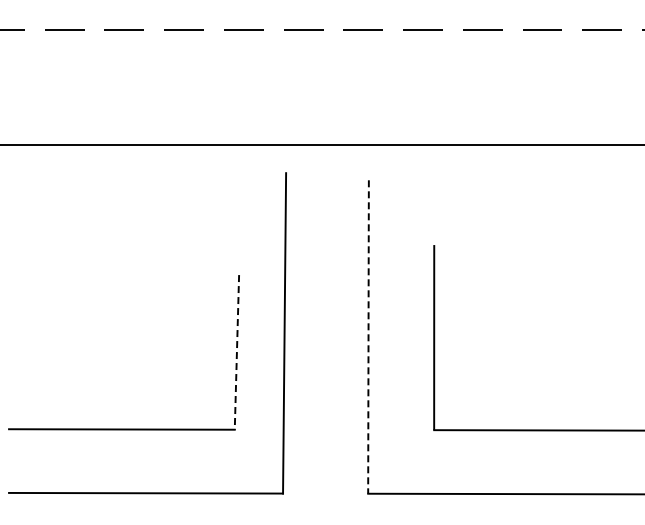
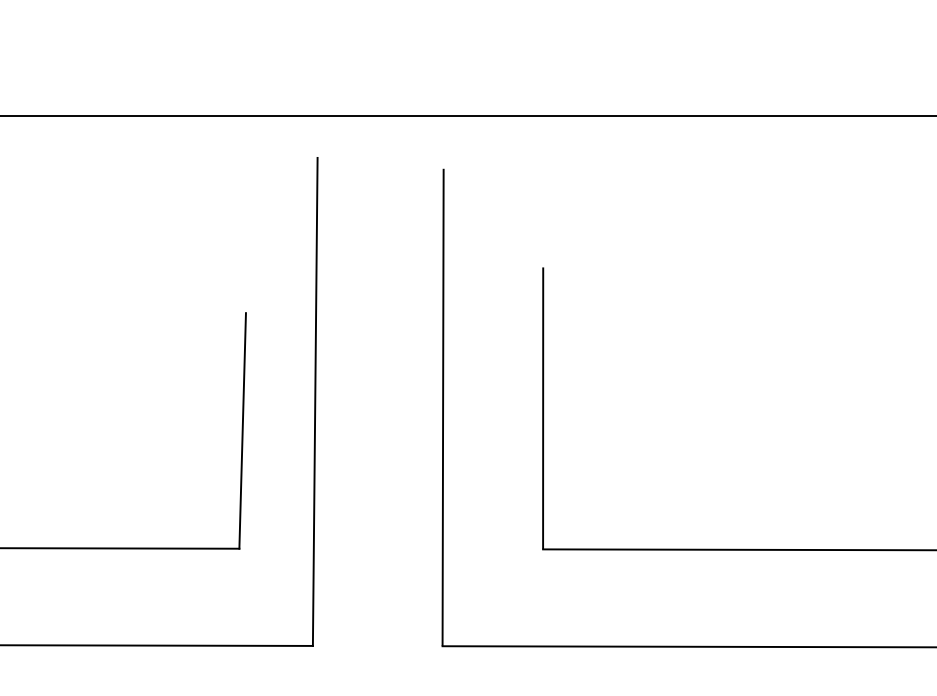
line: (368, 337) -> (443, 408), dashed -> solid
line: (236, 352) -> (242, 431), dashed -> solid

